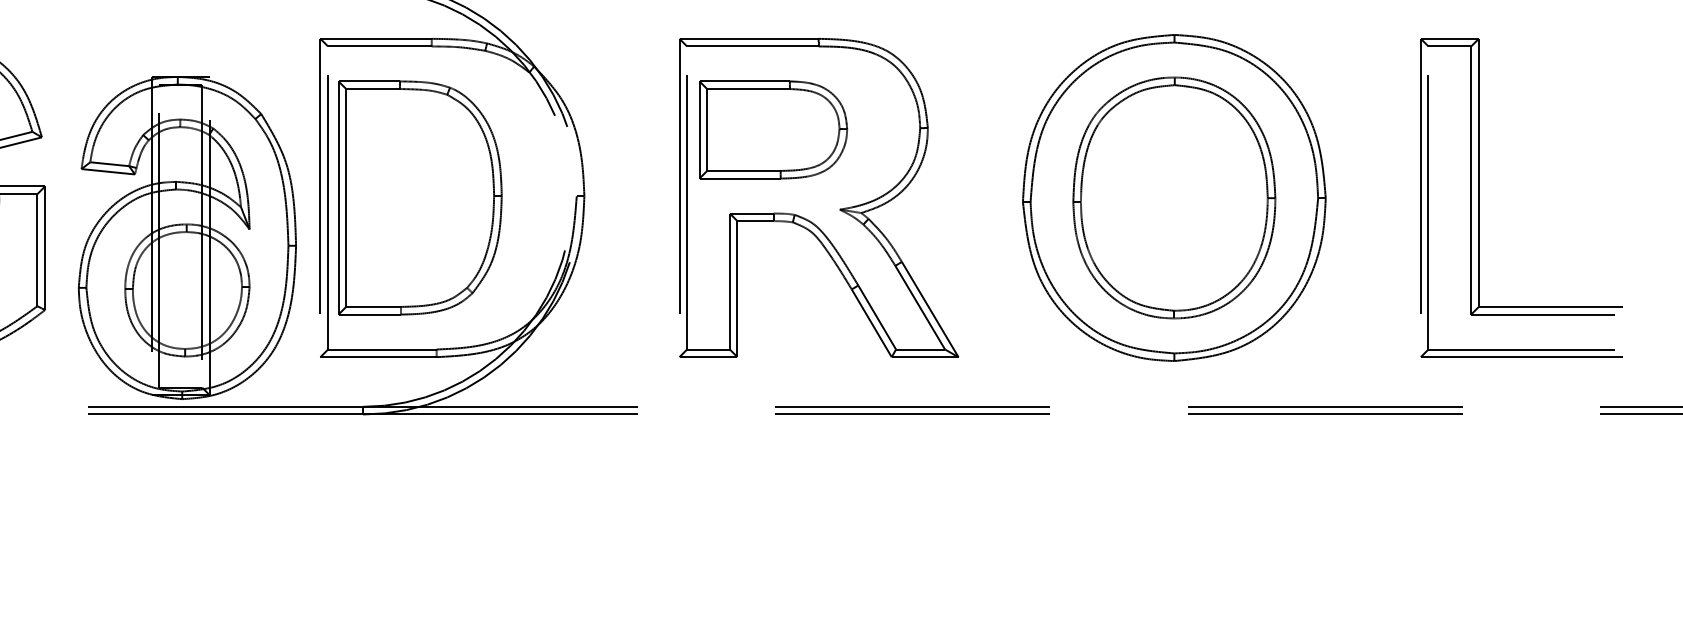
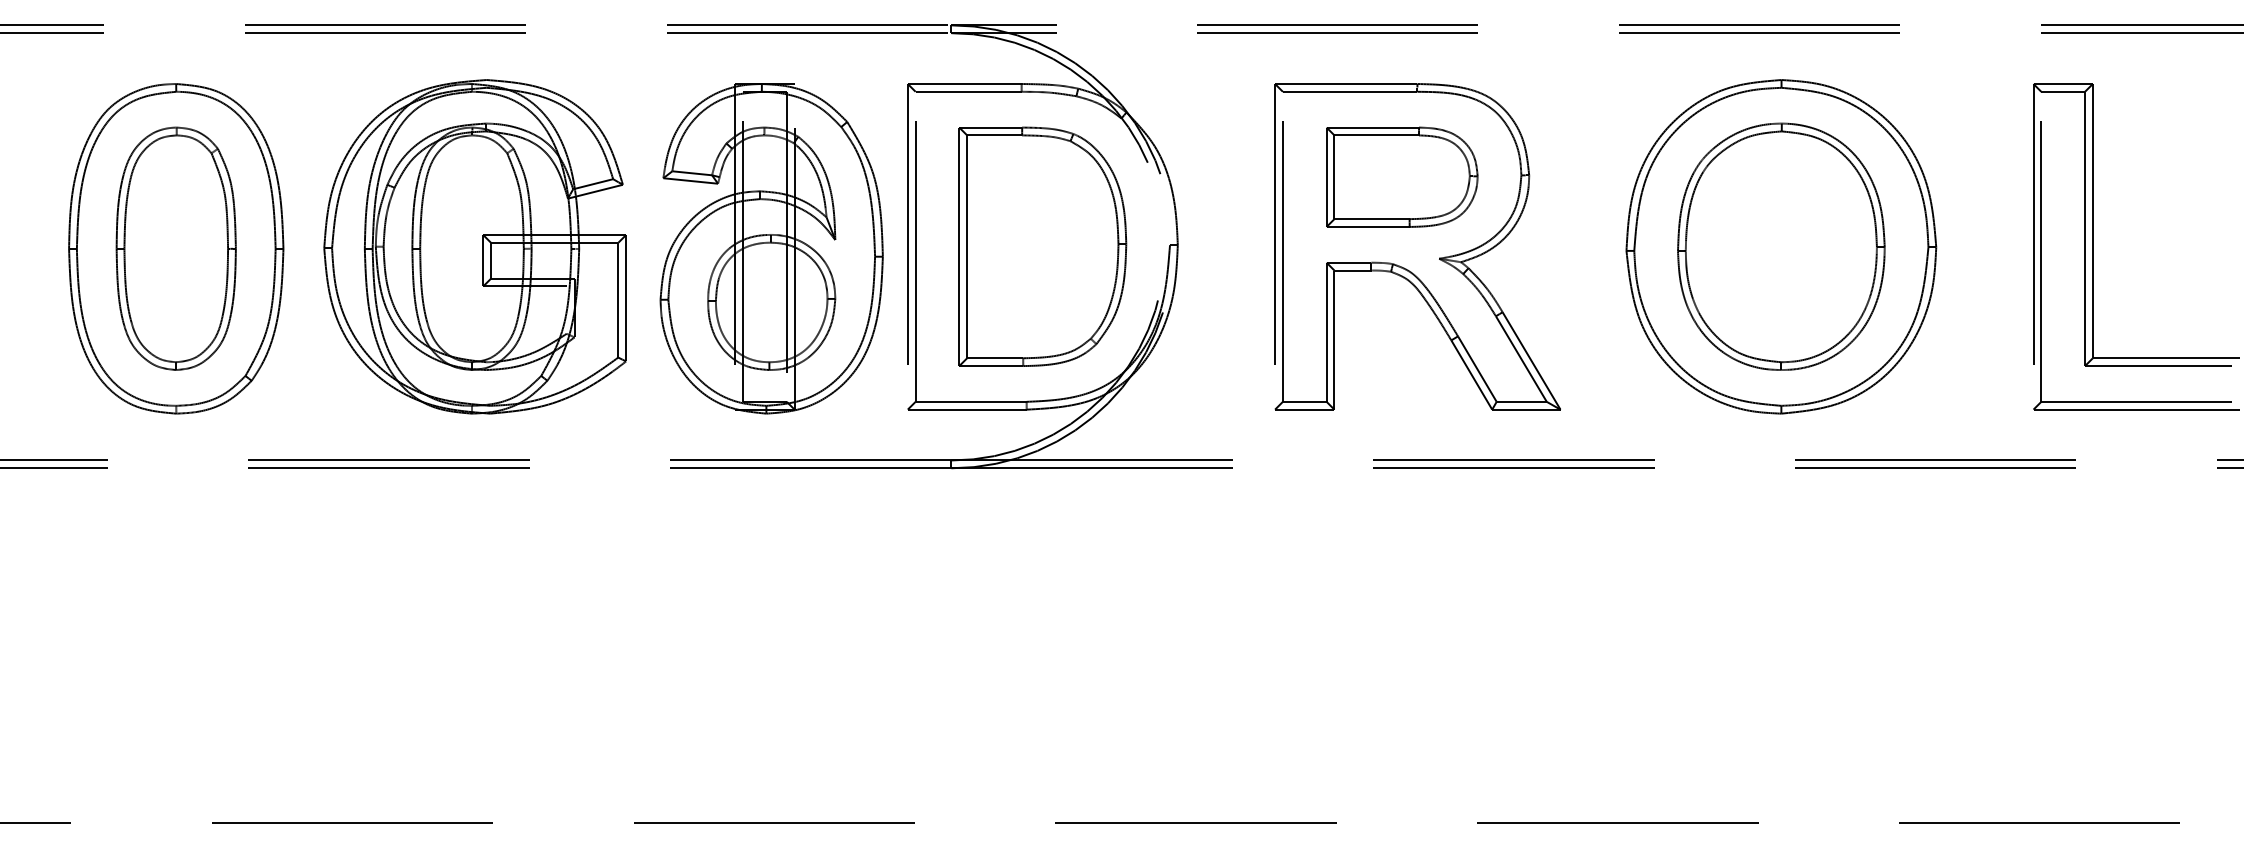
part: (773, 129) -> (1402, 176), moved
part: (419, 197) -> (1042, 246), moved
part: (187, 237) -> (771, 248), moved

